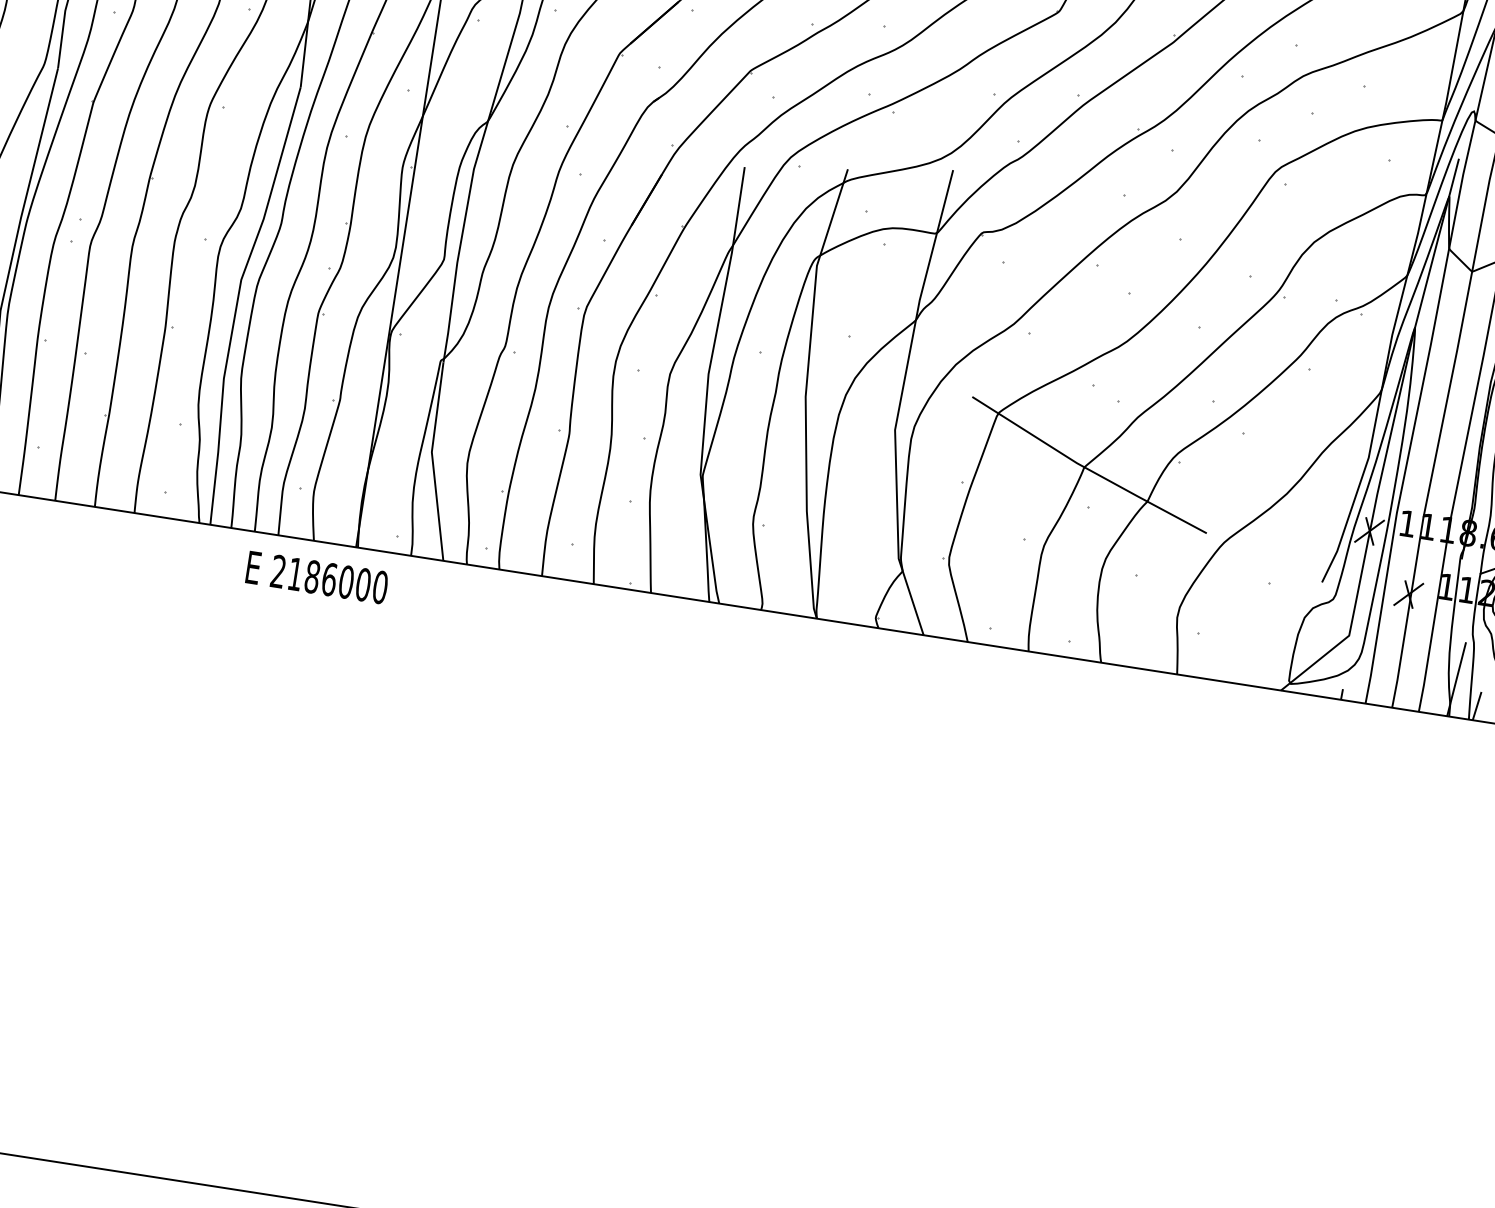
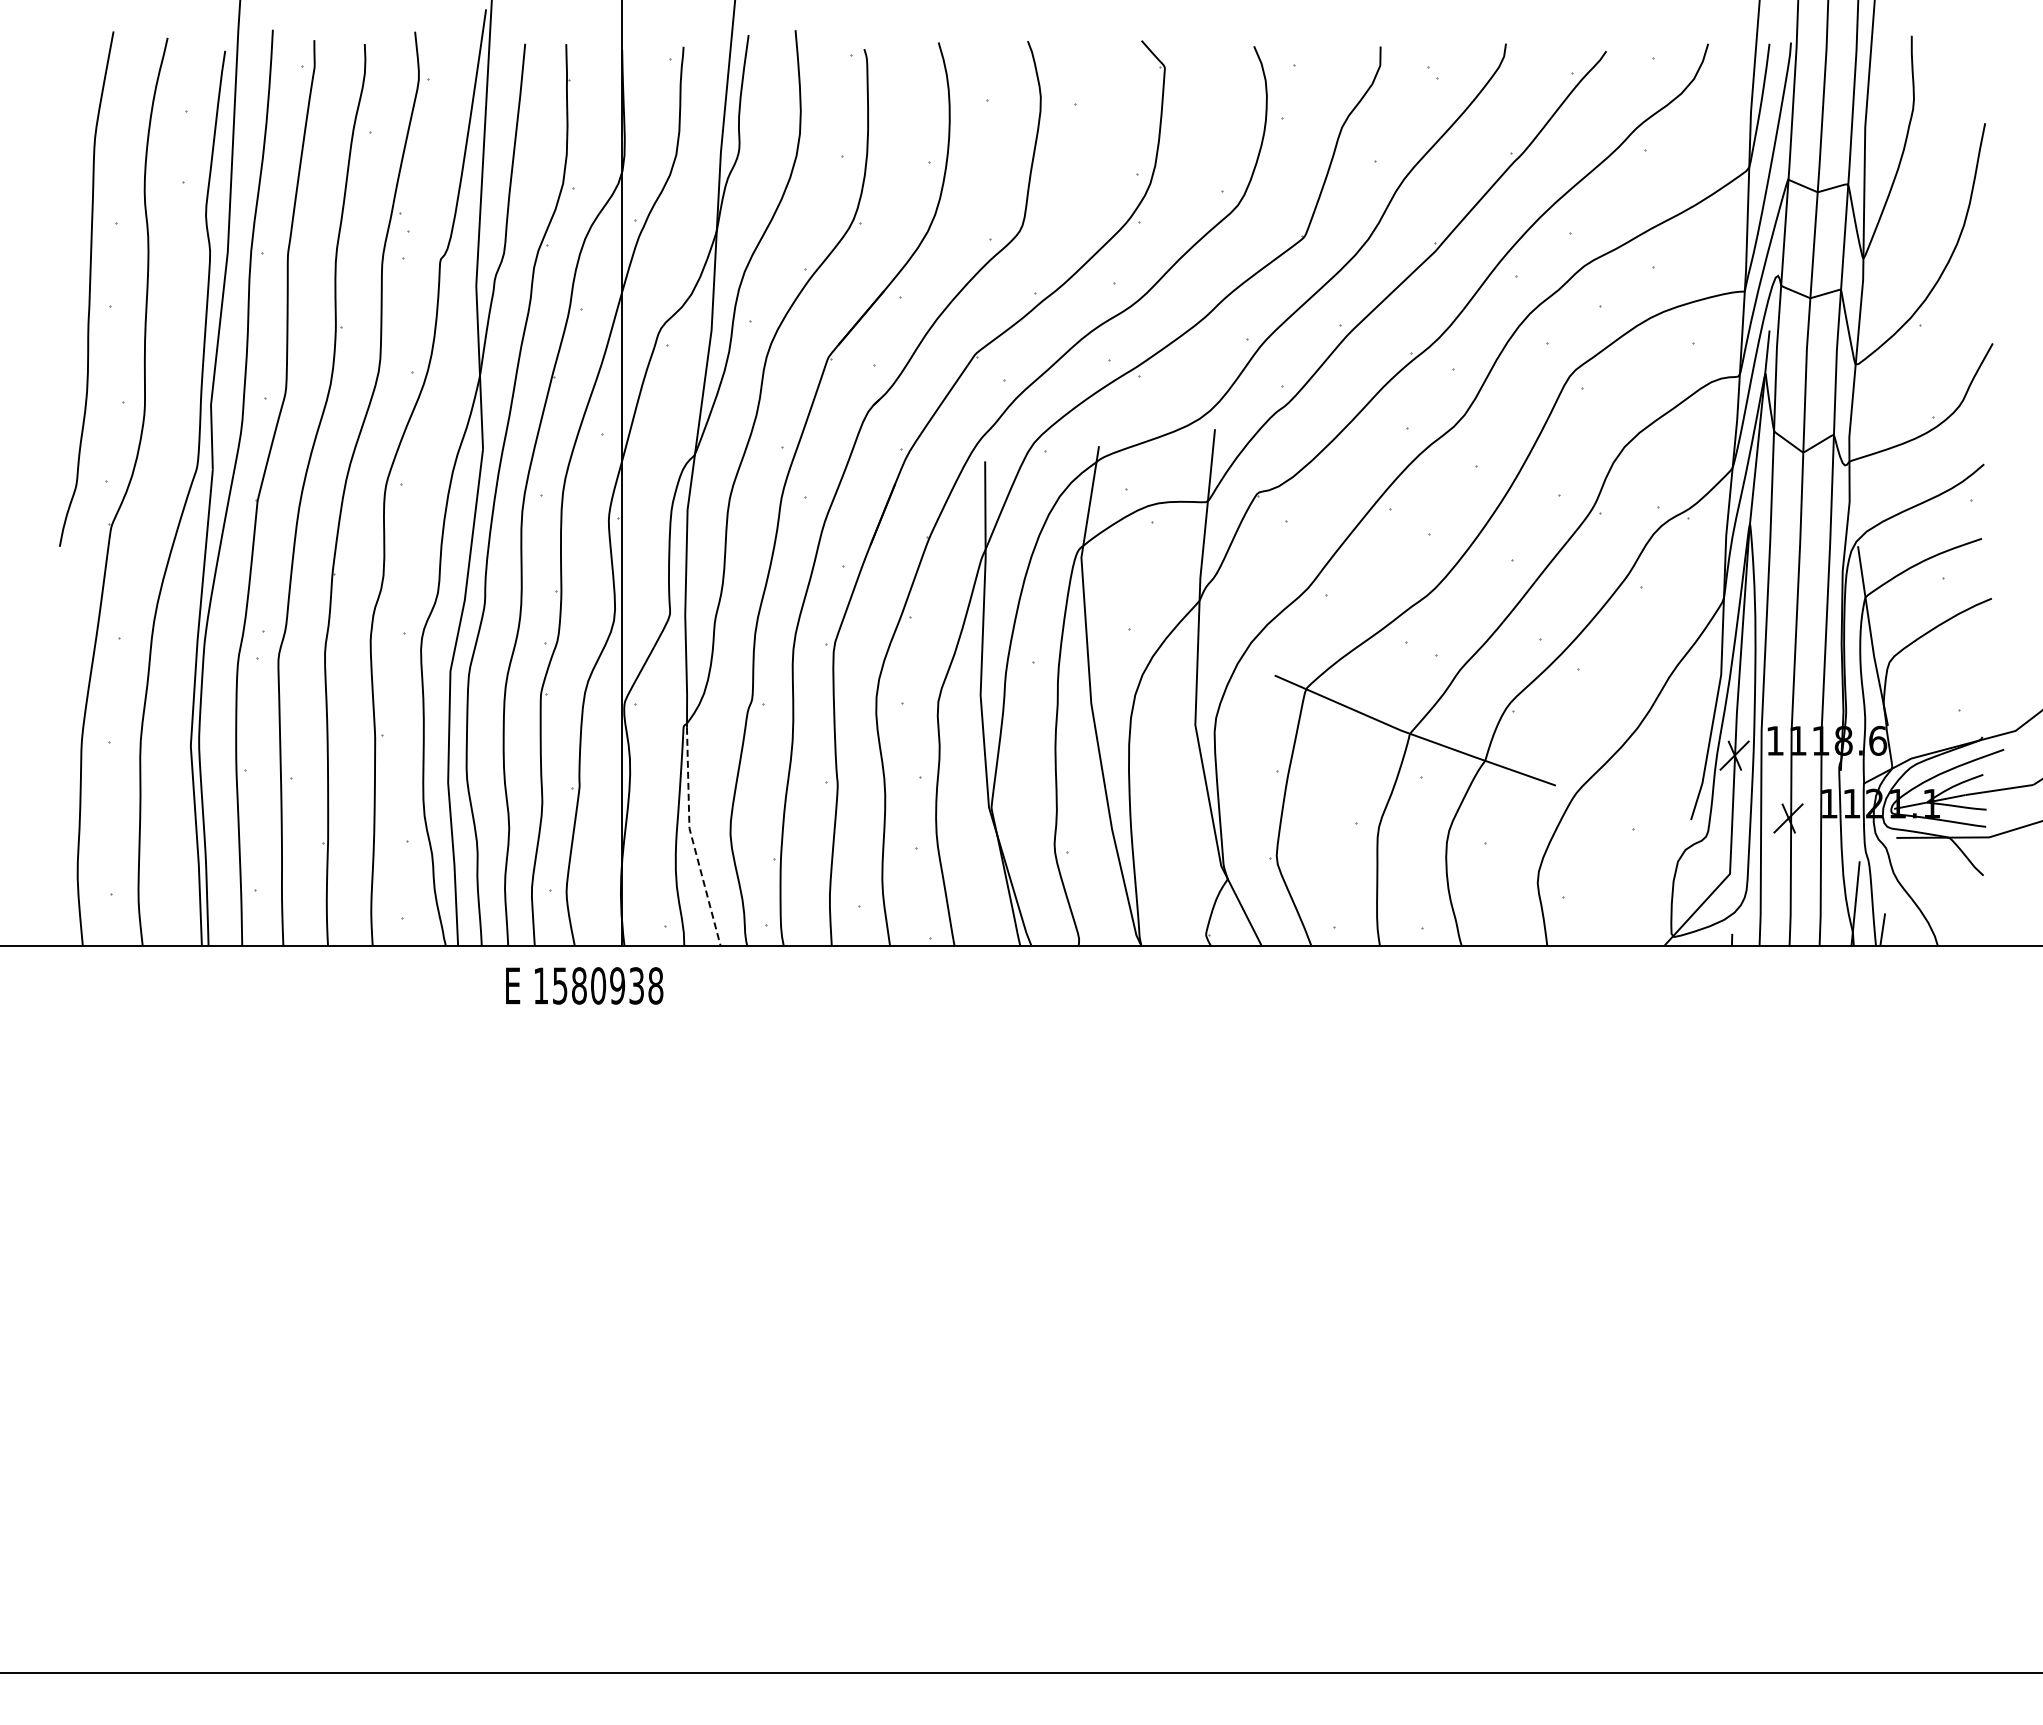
line: (433, 460) -> (692, 837), solid -> dashed
text: (329, 579) -> (598, 985), 2186000 -> 1580938

